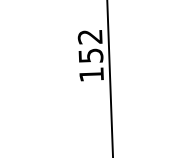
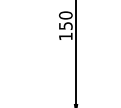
text: (89, 36) -> (65, 15), 152 -> 150

